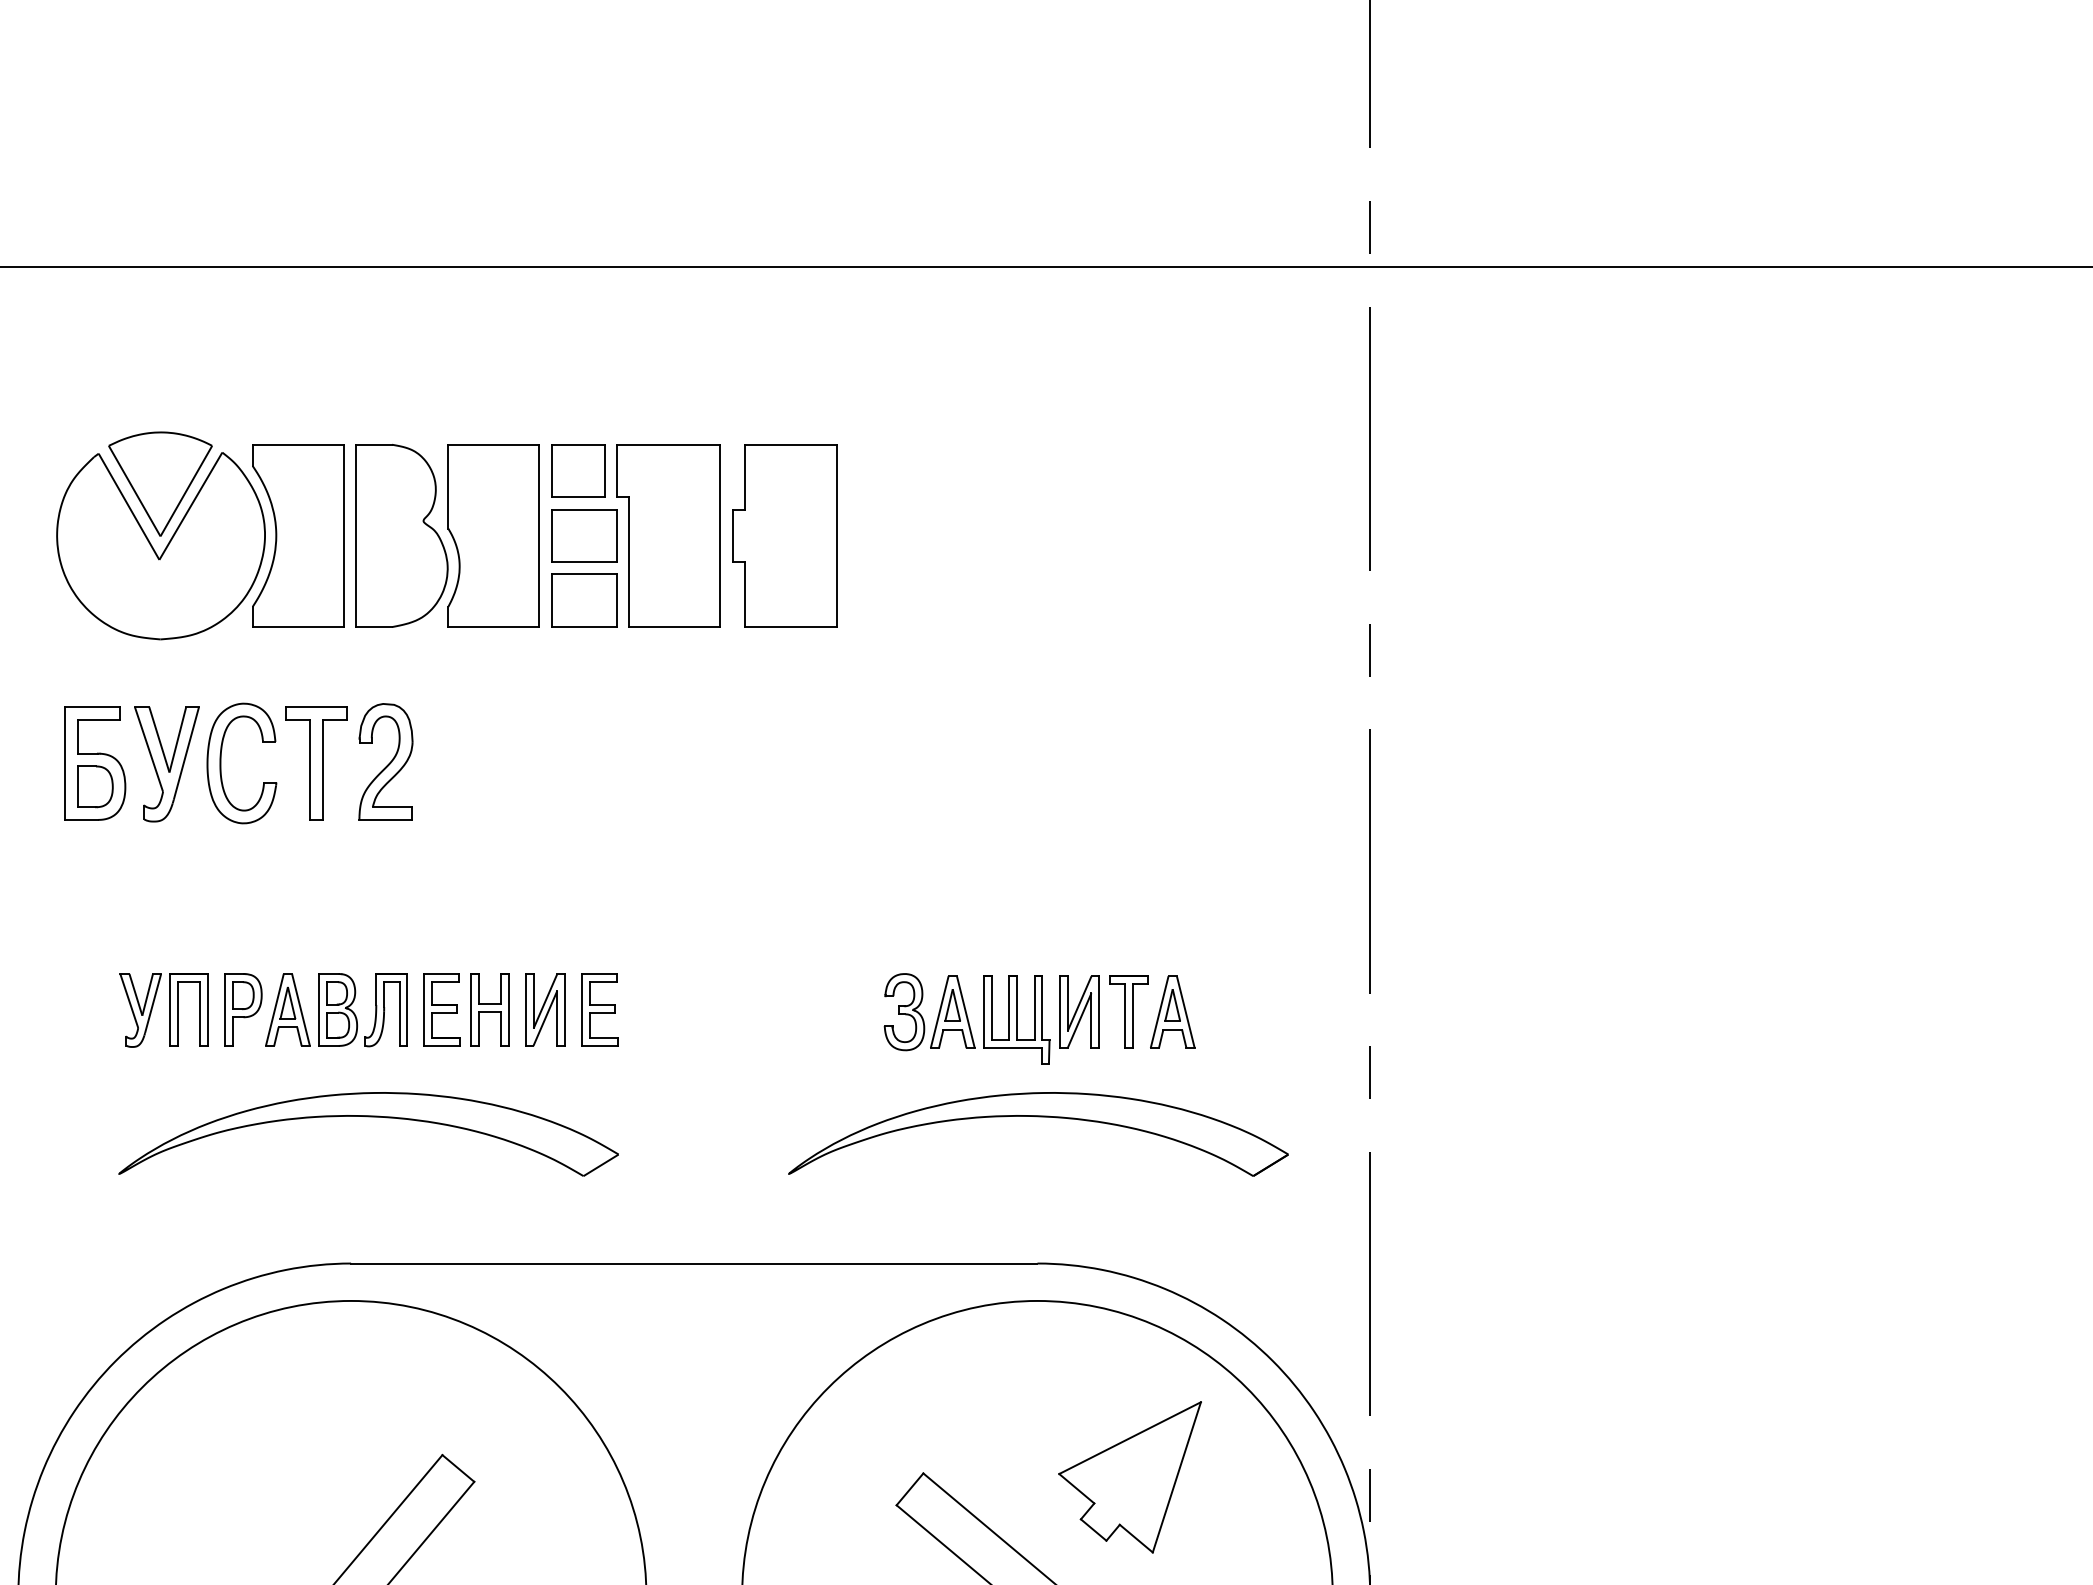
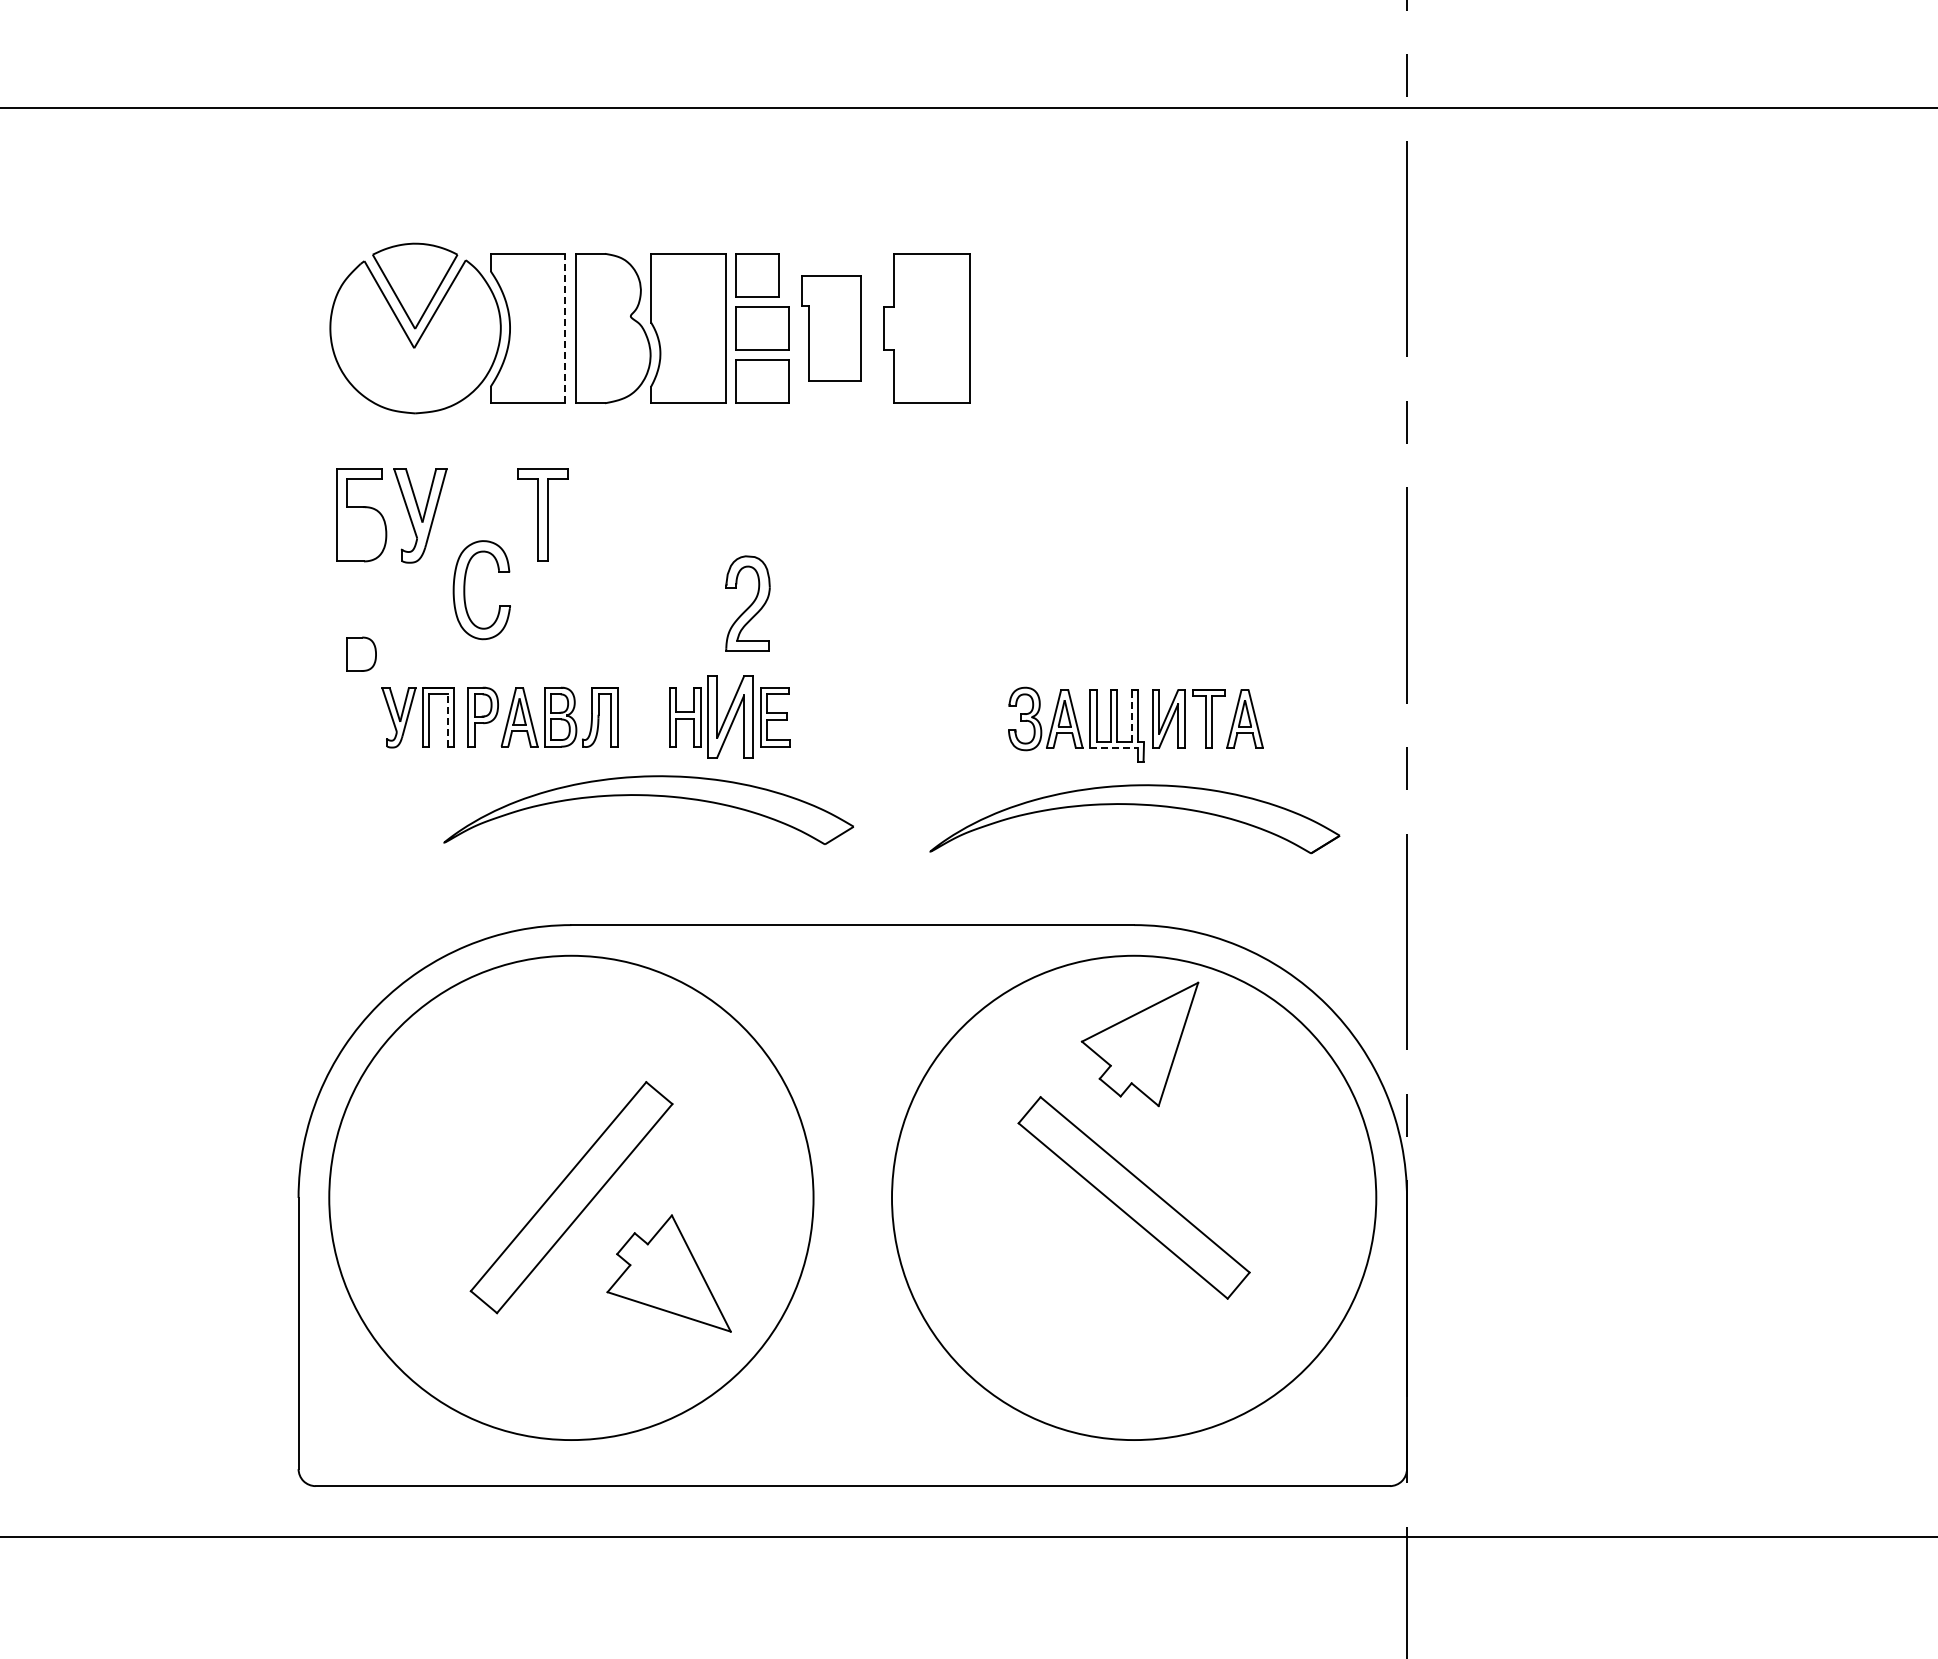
line: (343, 535) -> (565, 328), solid -> dashed
part: (668, 535) -> (831, 328), size x0.7
part: (385, 761) -> (747, 603), moved
part: (221, 763) -> (465, 590), moved
part: (95, 785) -> (361, 653), moved
line: (1034, 1007) -> (1131, 715), solid -> dashed
part: (441, 1010) -> (645, 717), removed
part: (545, 1010) -> (730, 717), size x1.4
line: (199, 1013) -> (447, 720), solid -> dashed
line: (1012, 1048) -> (1113, 748), solid -> dashed
part: (368, 1117) -> (648, 796), moved
part: (1129, 1477) -> (1139, 1044), moved

